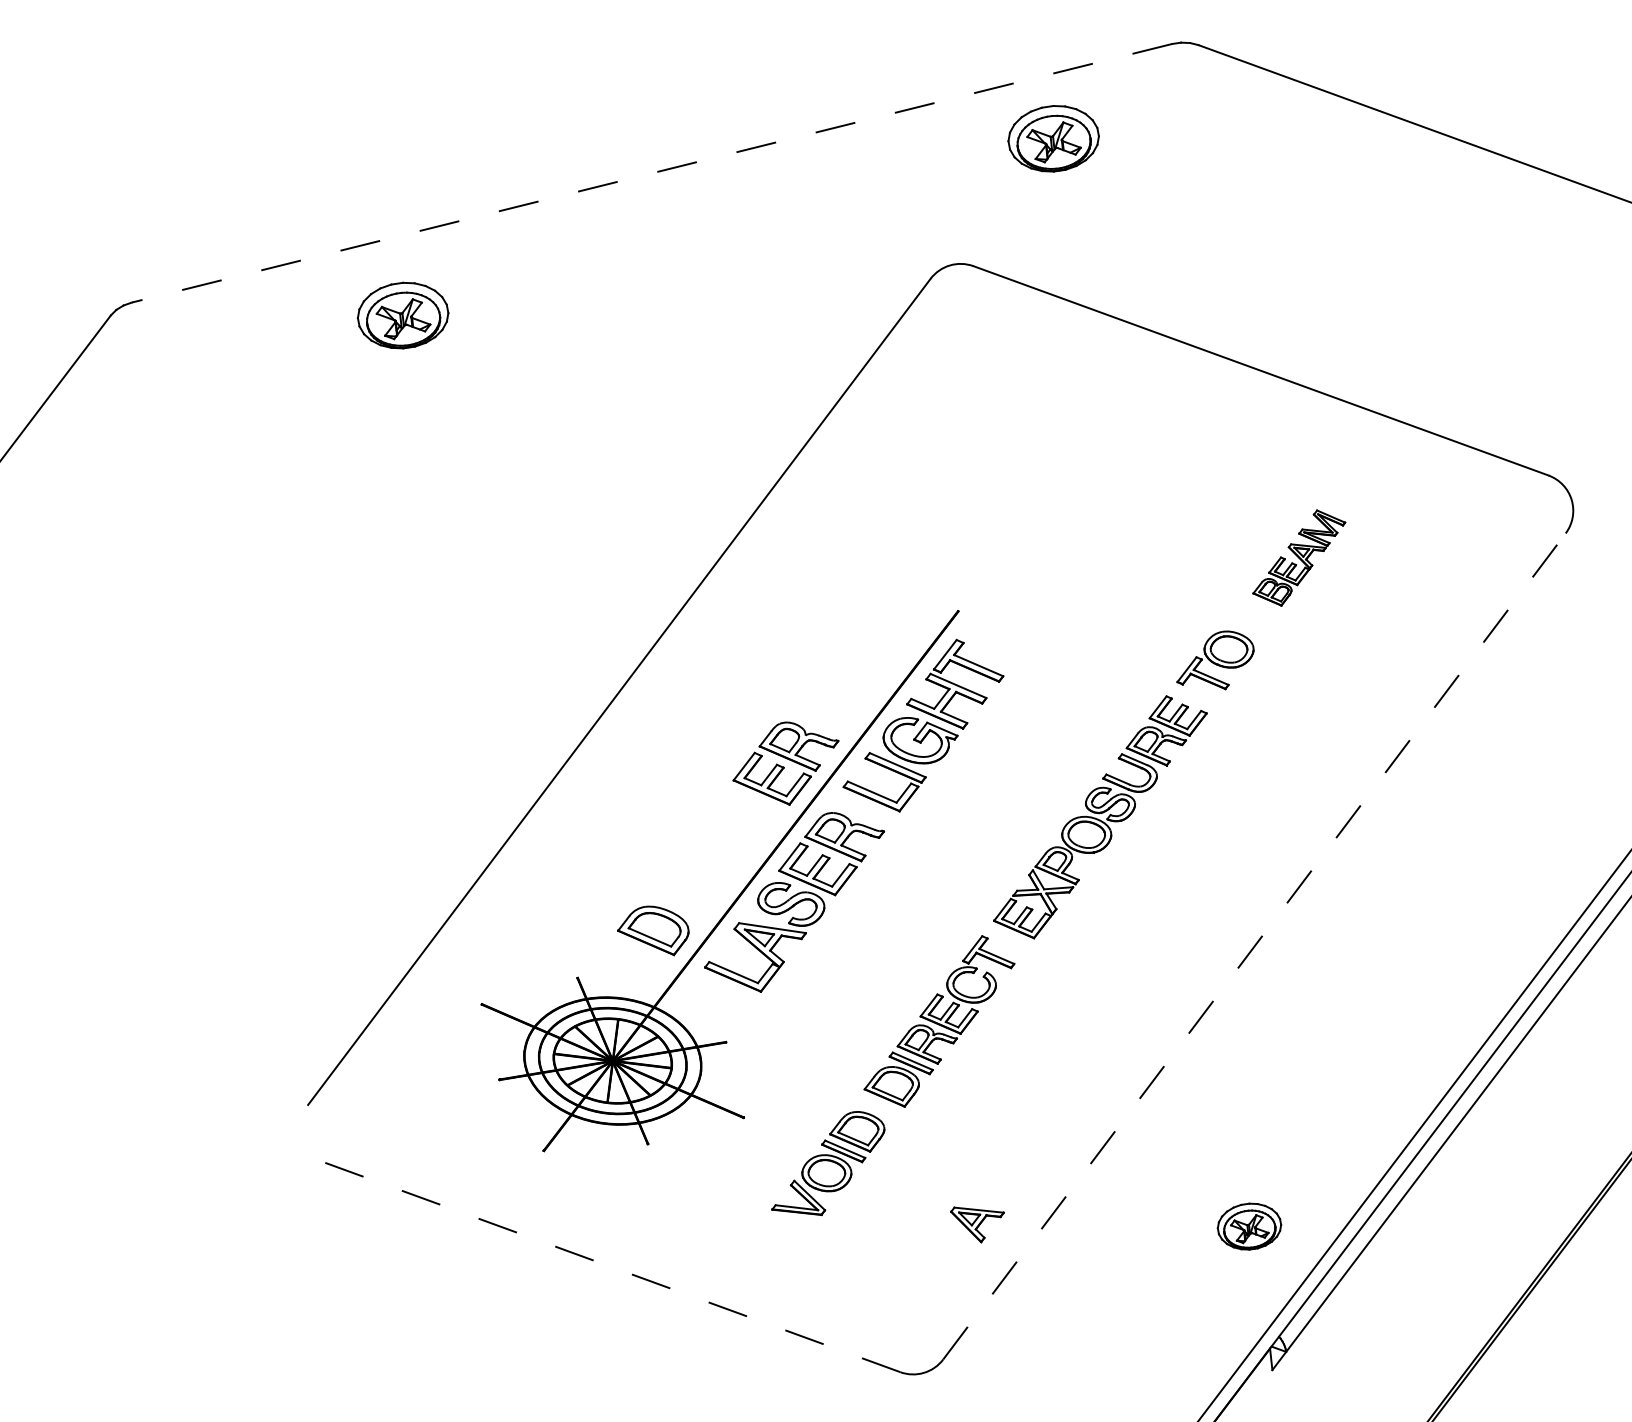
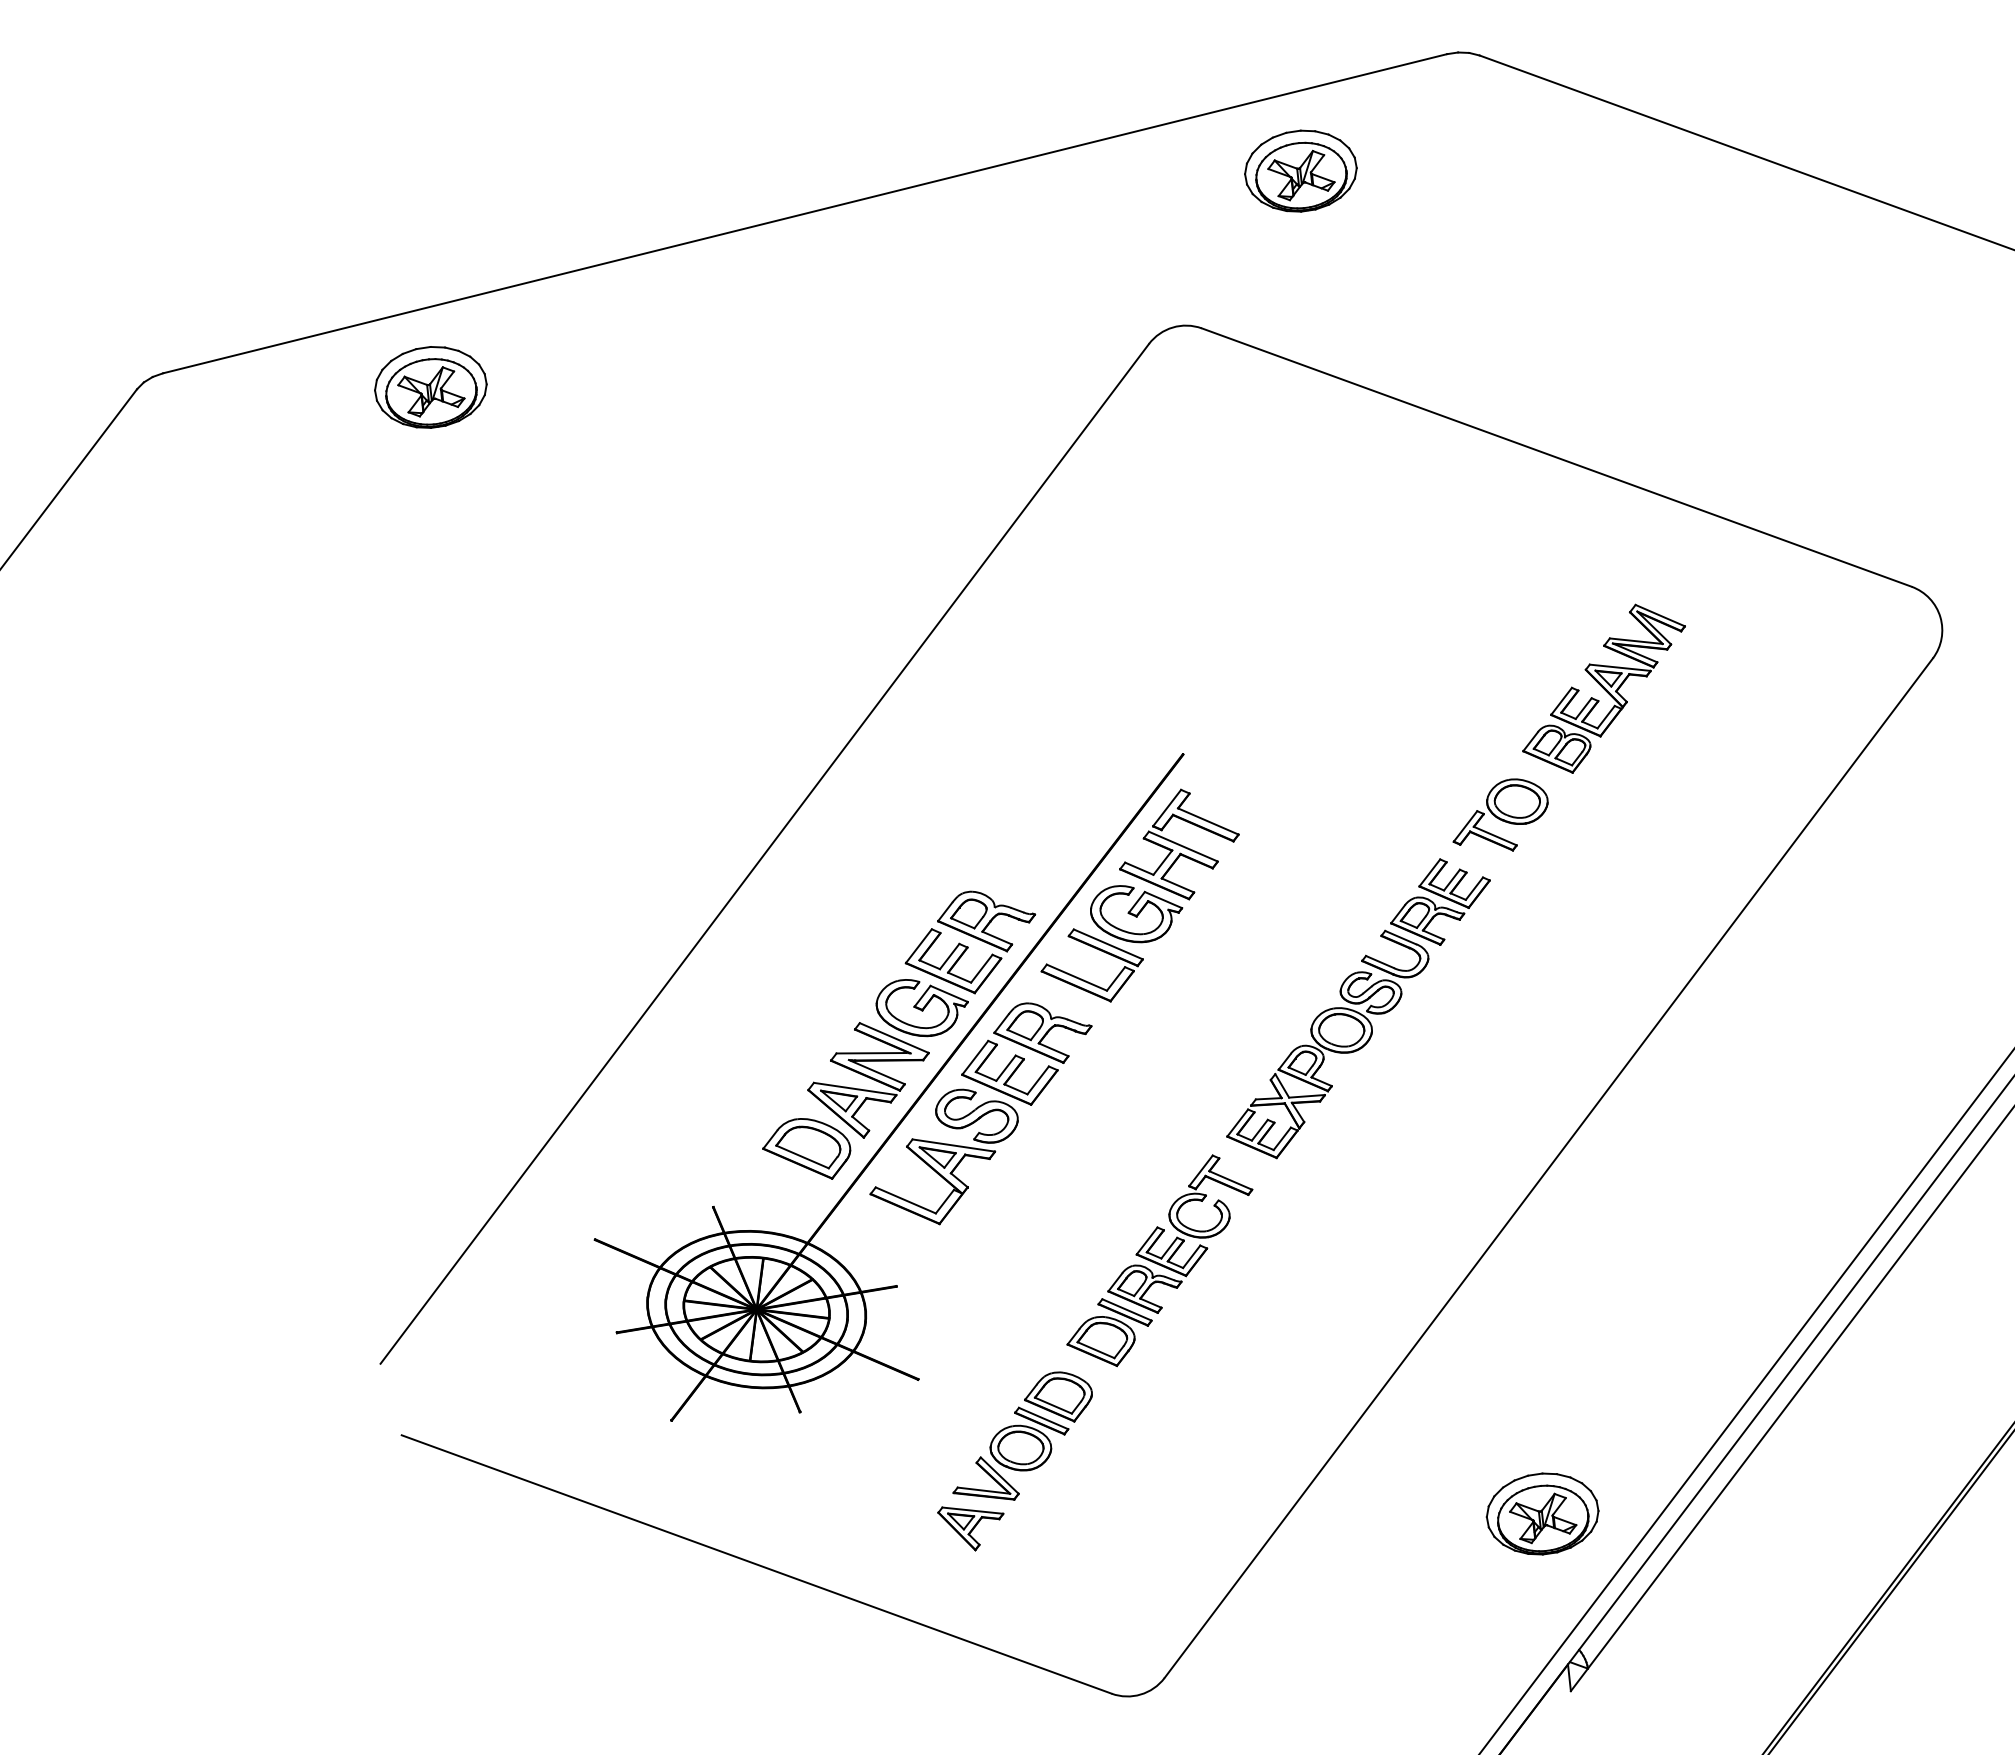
line: (652, 173) -> (805, 213), dashed -> solid
part: (402, 315) -> (430, 387), moved
part: (1298, 557) -> (1603, 688), size x1.43
part: (718, 857) -> (887, 1058), added
line: (1255, 945) -> (1549, 1167), dashed -> solid
part: (977, 1224) -> (970, 1528), moved
part: (1249, 1226) -> (1542, 1513), size x1.43
line: (612, 1267) -> (756, 1564), dashed -> solid

